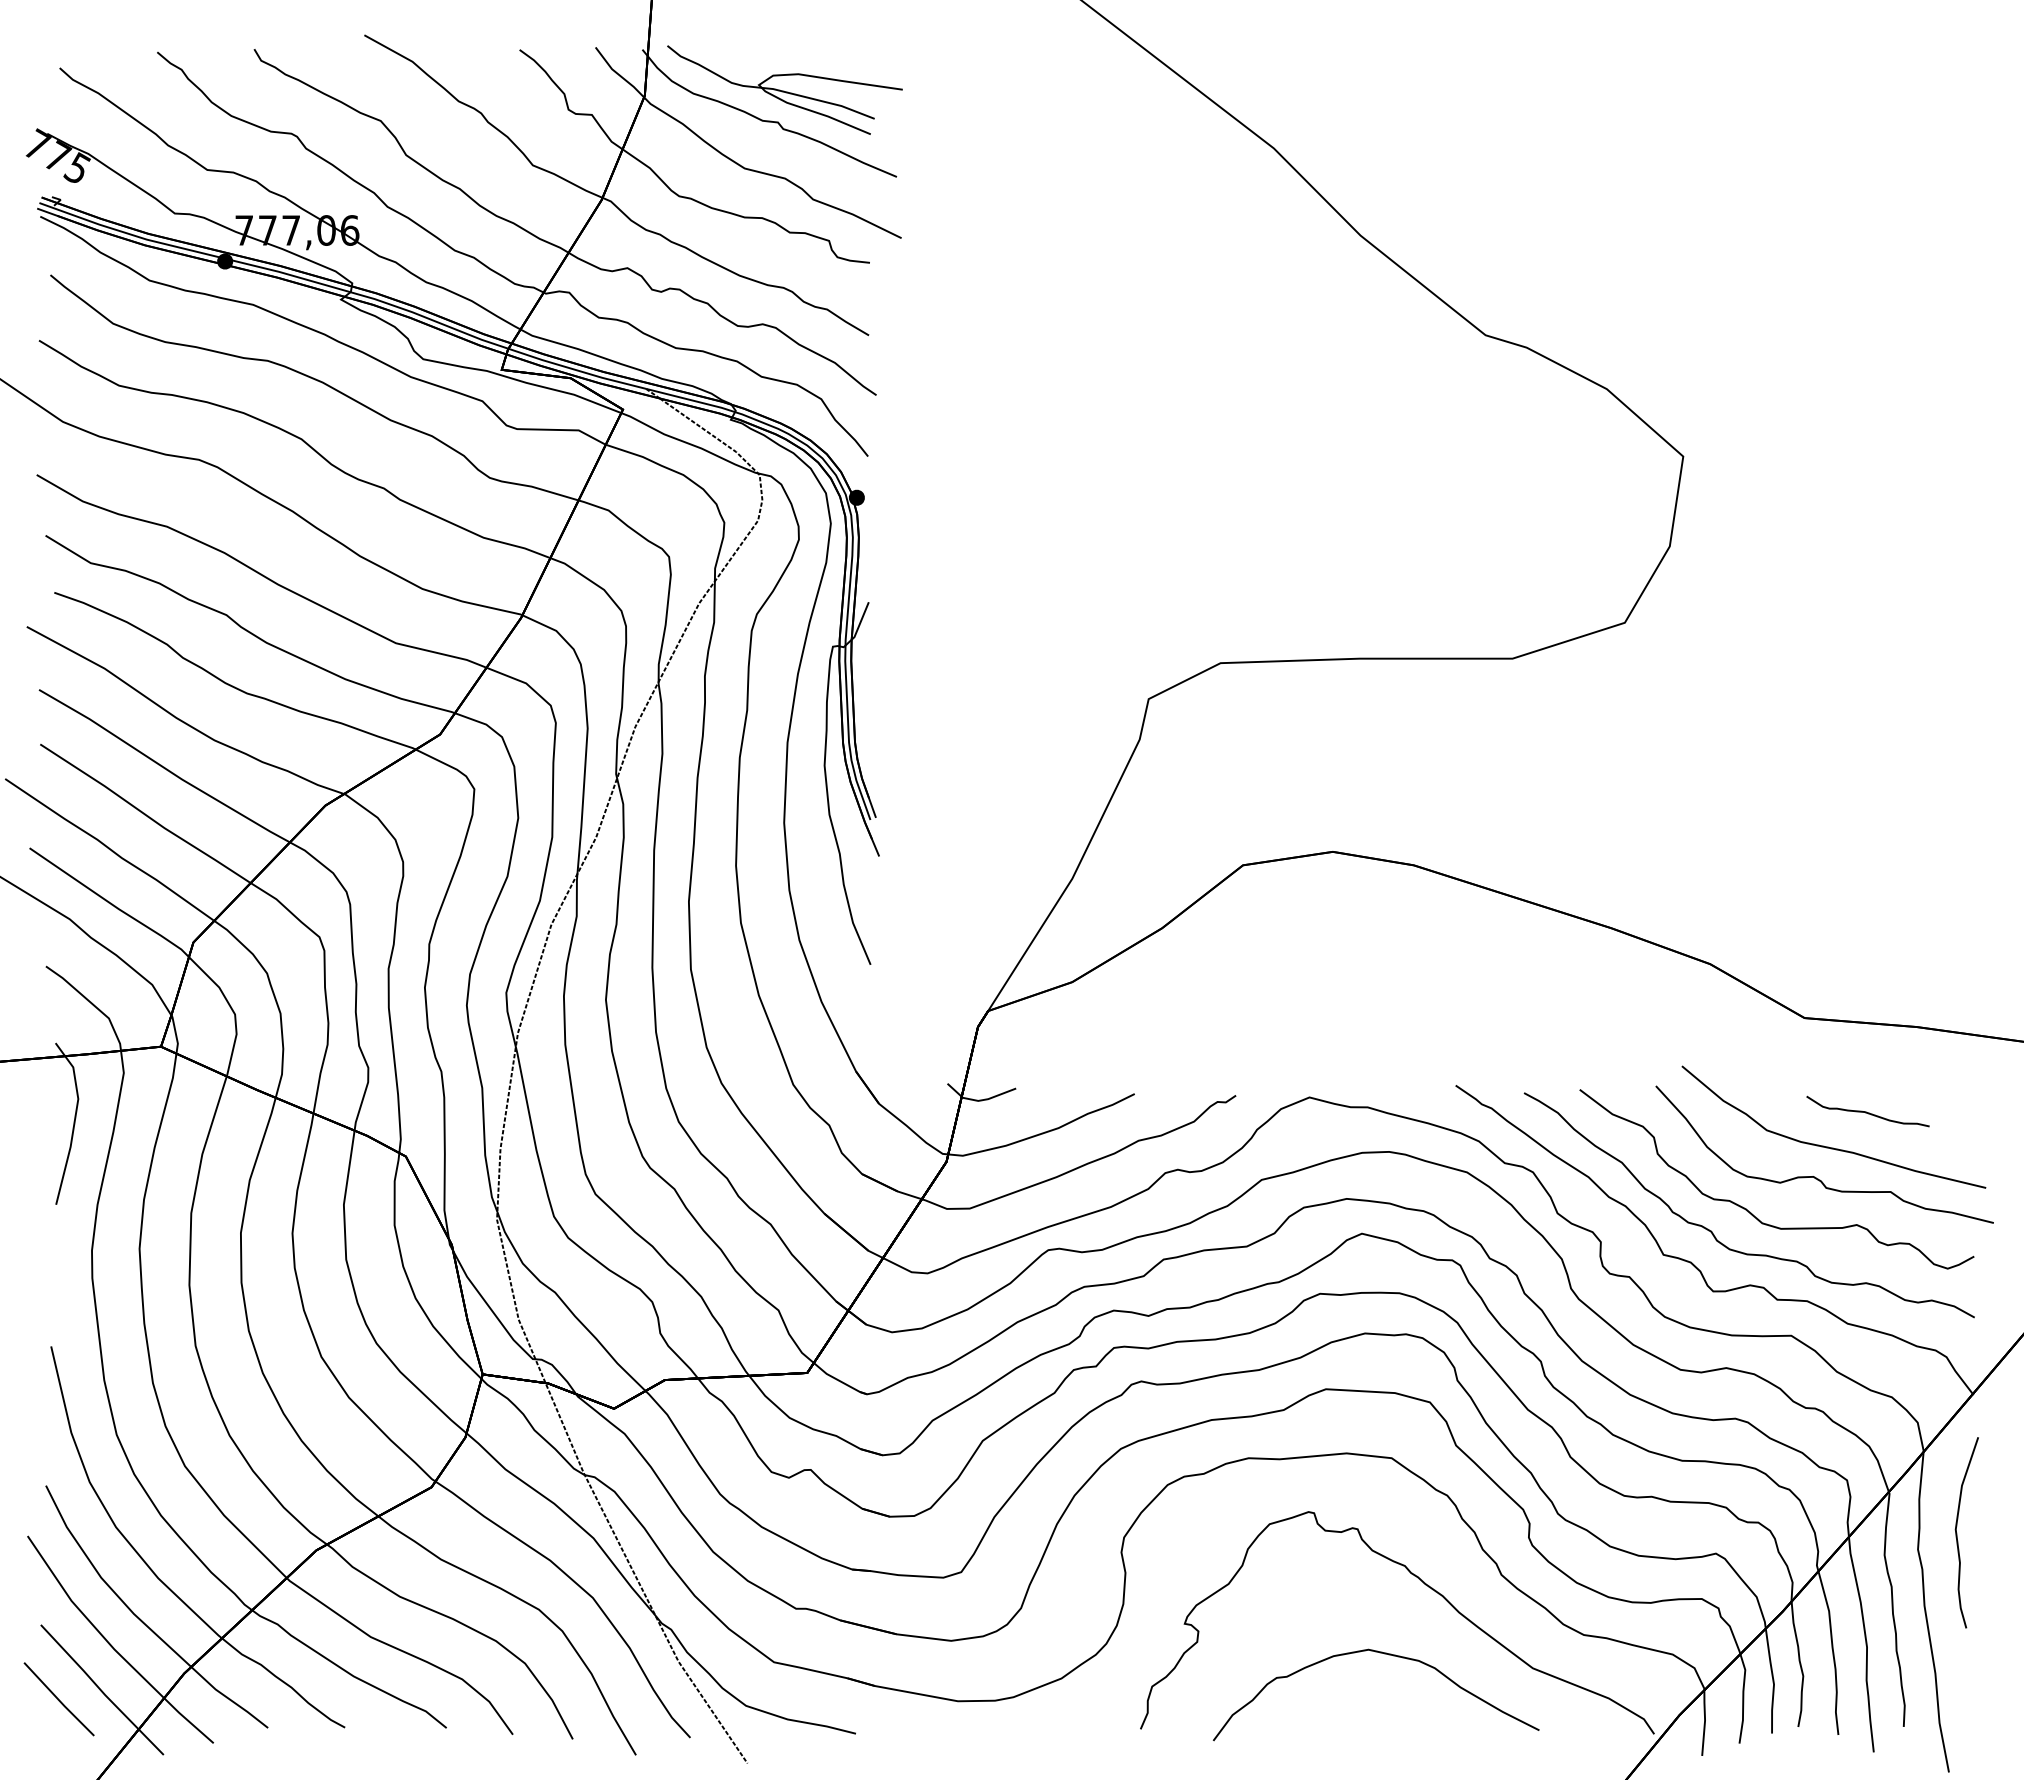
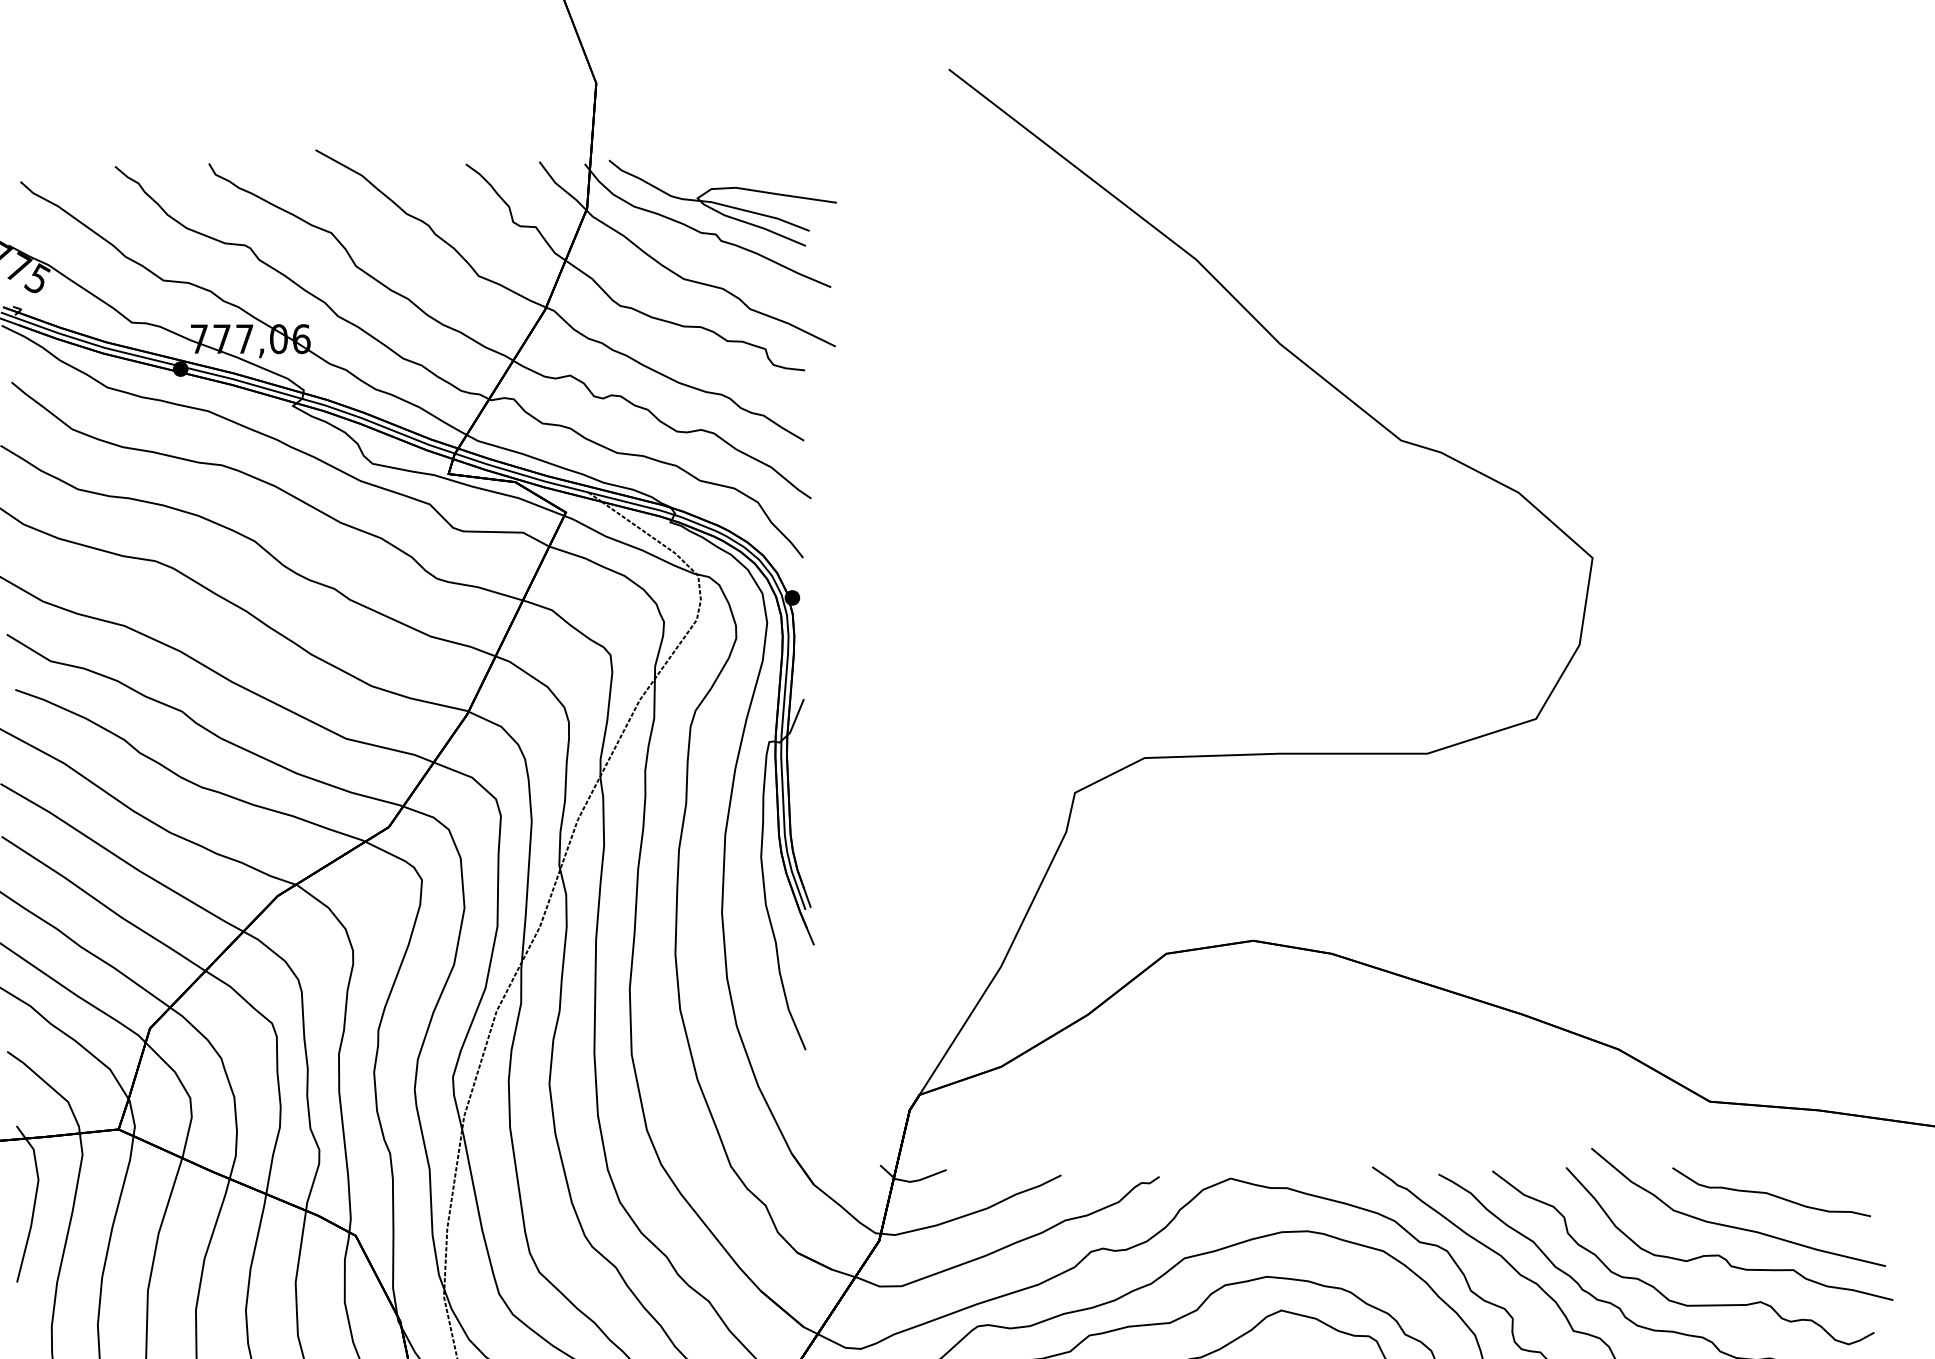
part: (1867, 1111) -> (1771, 1192), size x1.67

